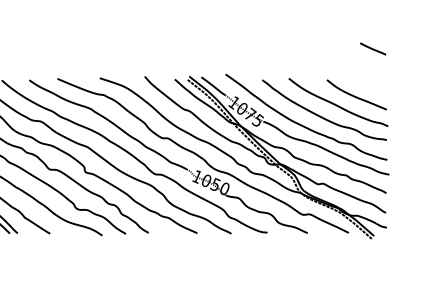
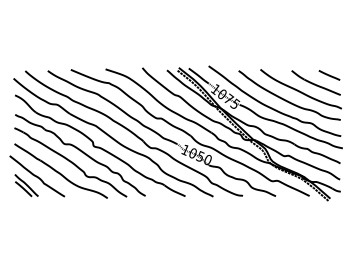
line: (373, 49) -> (329, 75), moved

